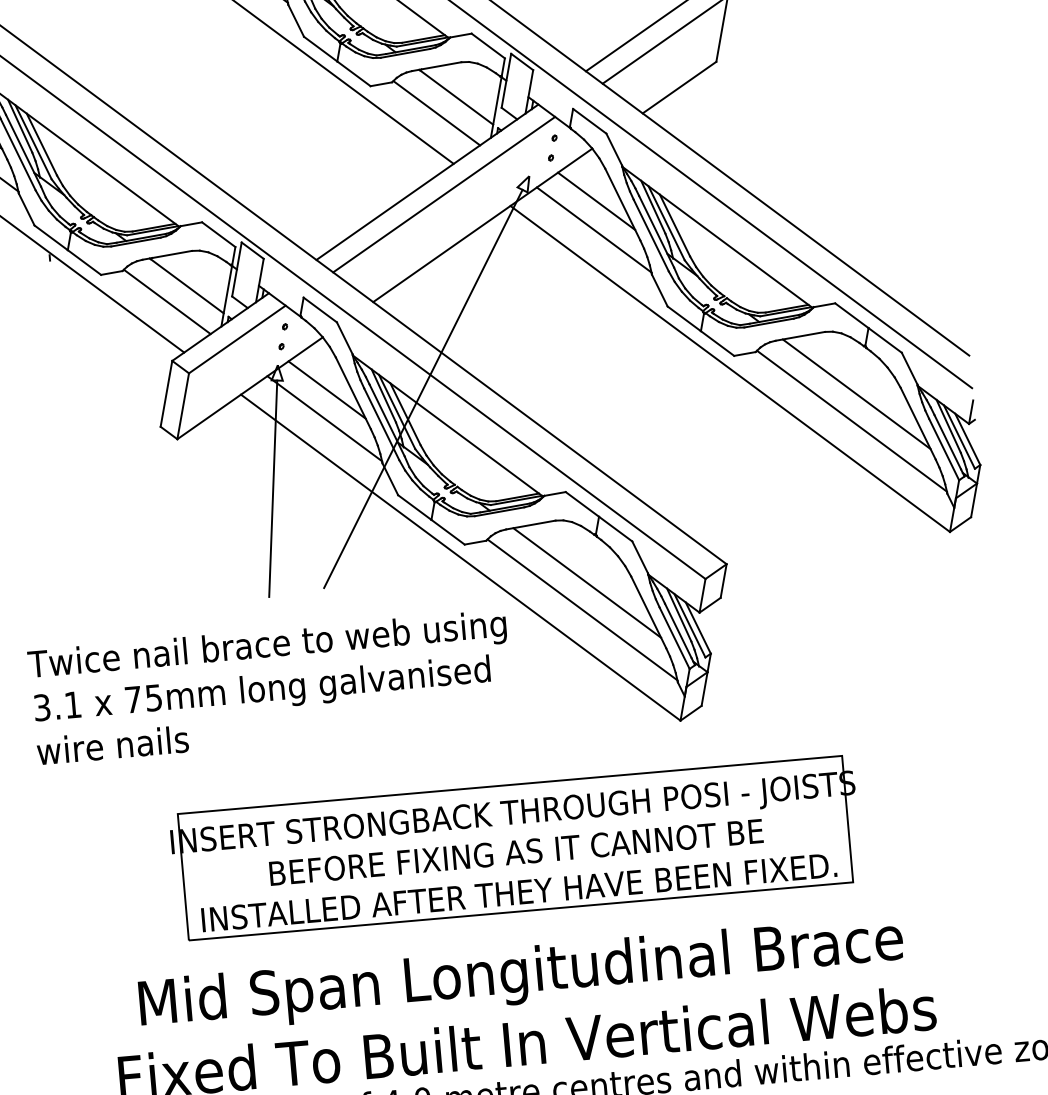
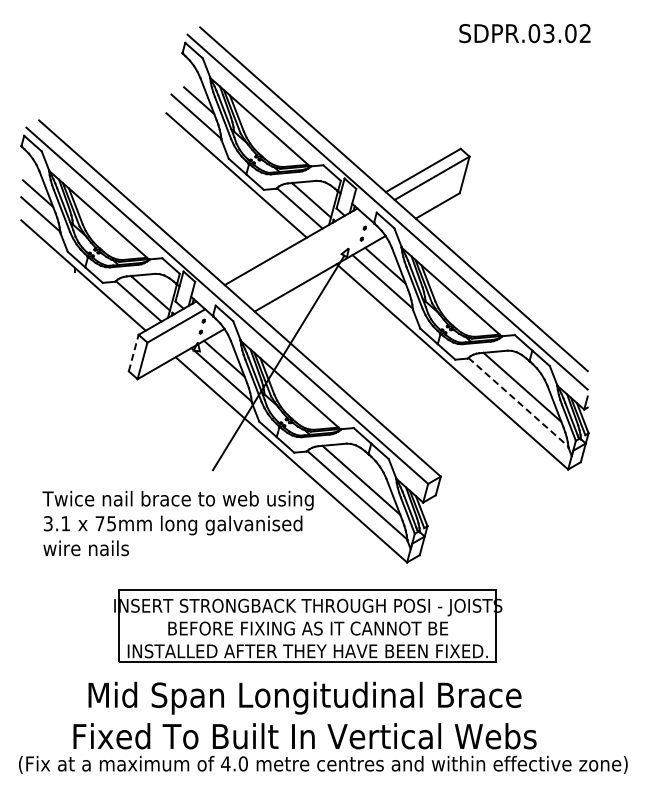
line: (443, 194) -> (299, 254), removed
line: (166, 394) -> (133, 353), solid -> dashed
line: (852, 421) -> (518, 402), solid -> dashed
line: (271, 488) -> (188, 411), removed

